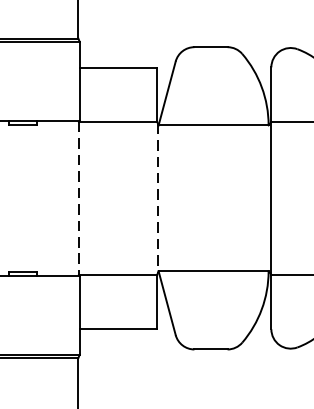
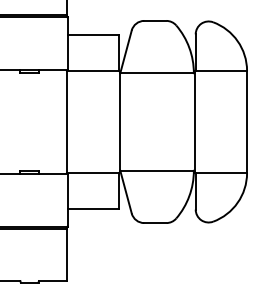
line: (79, 199) -> (67, 122), dashed -> solid
line: (157, 199) -> (119, 122), dashed -> solid

